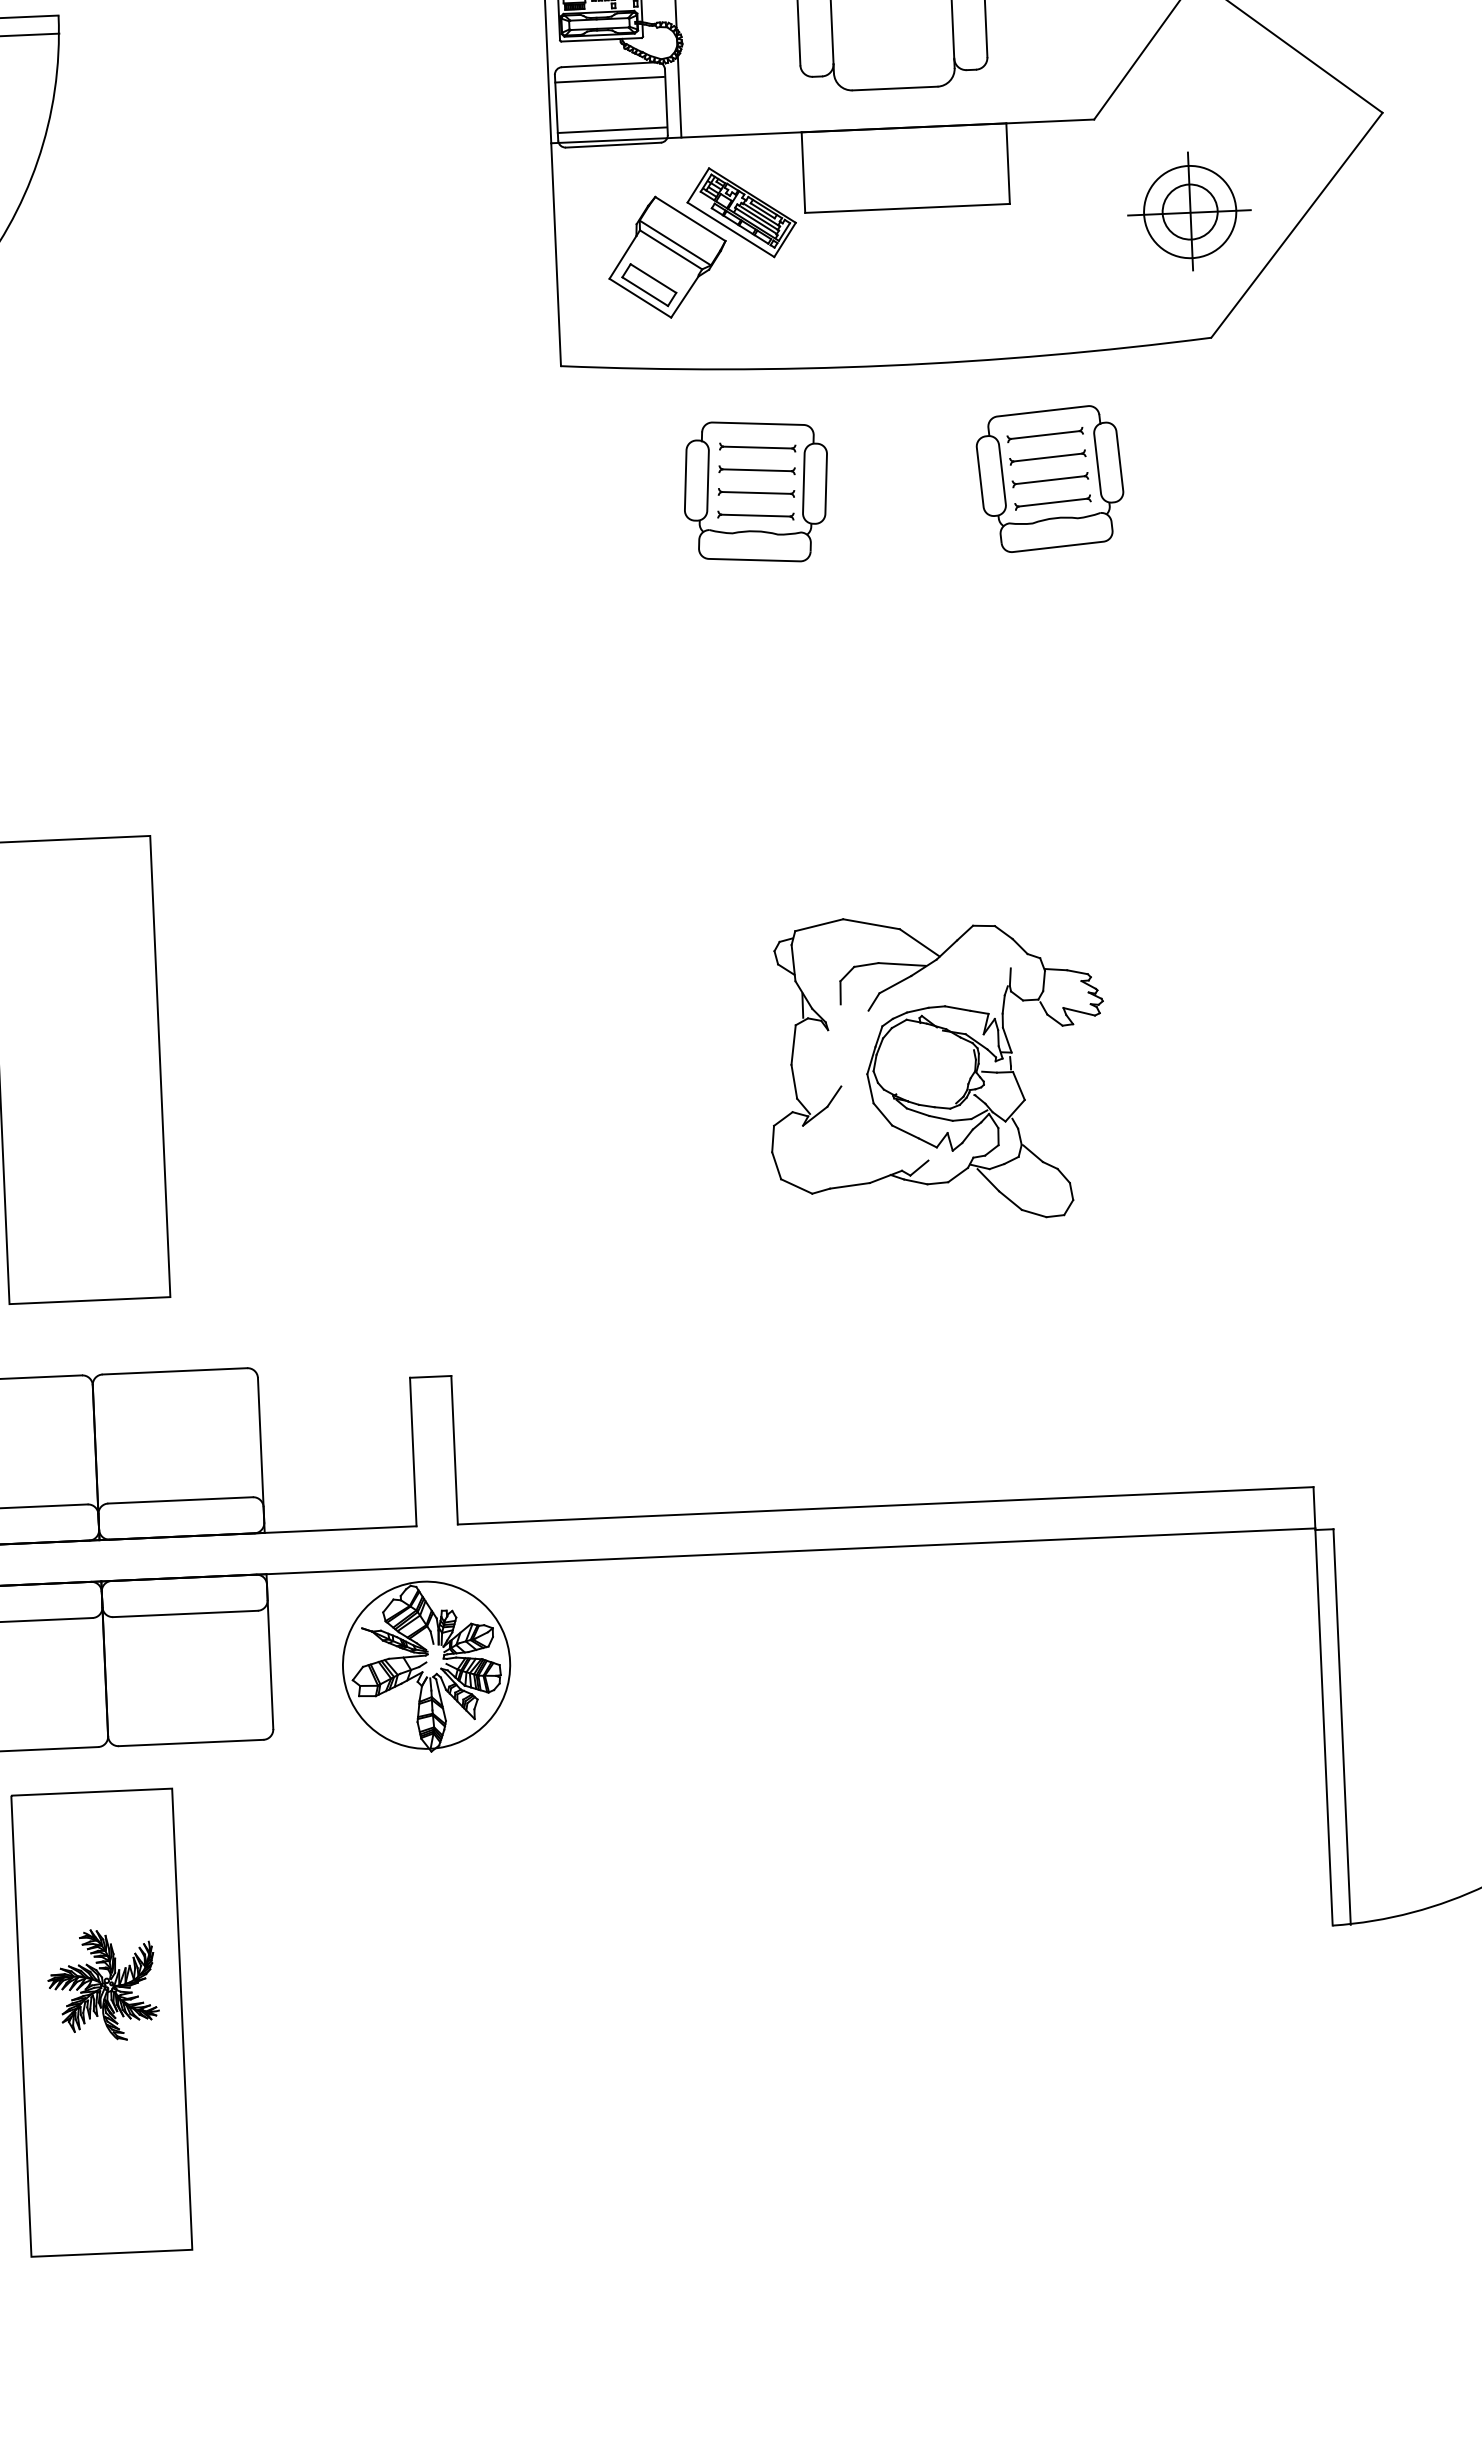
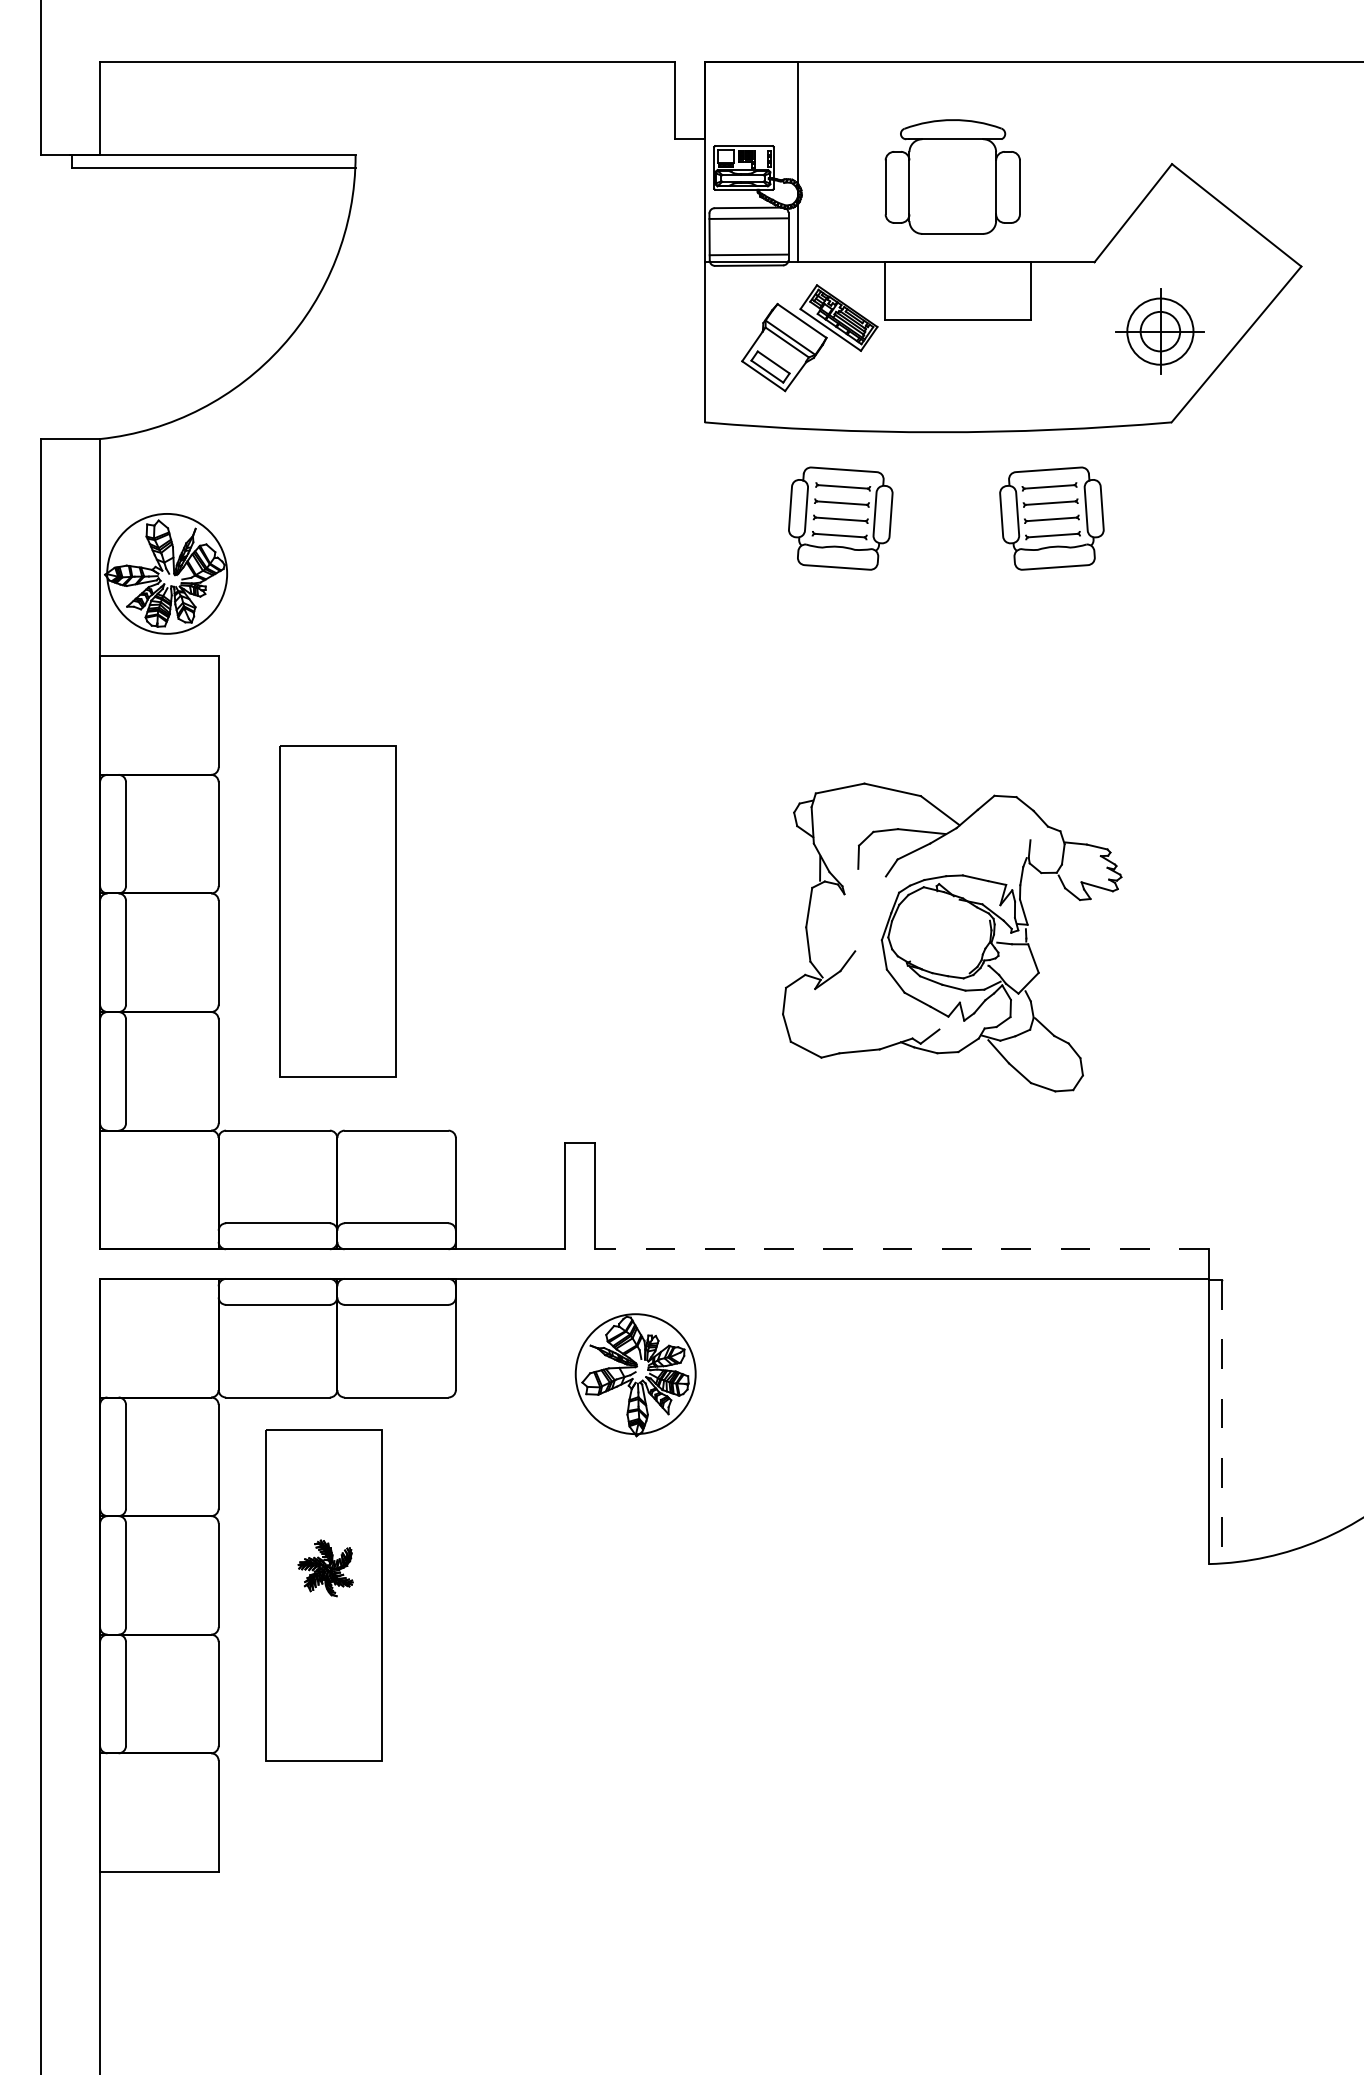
part: (937, 1068) -> (952, 937), size x1.4
line: (885, 1506) -> (901, 1249), solid -> dashed
part: (426, 1667) -> (635, 1375), moved
line: (1341, 1727) -> (1221, 1422), solid -> dashed
part: (102, 1985) -> (325, 1568), size x0.7

